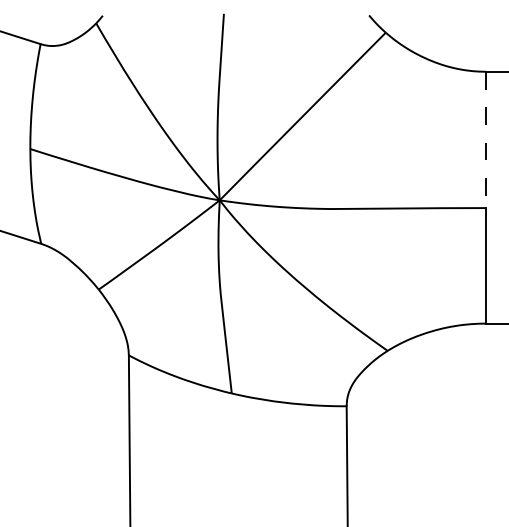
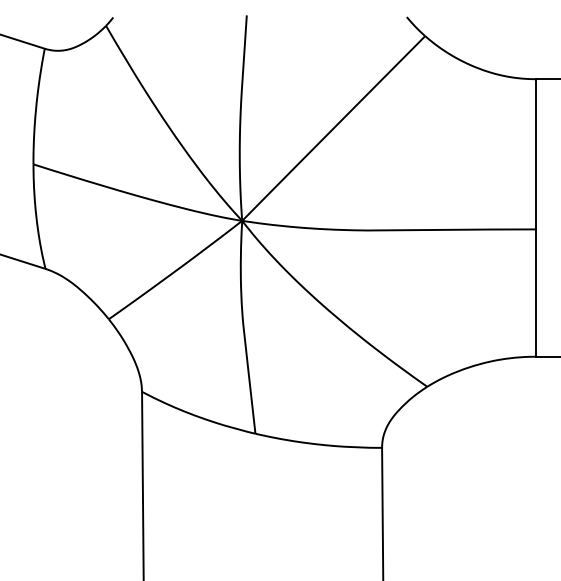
line: (485, 140) -> (535, 154), dashed -> solid

